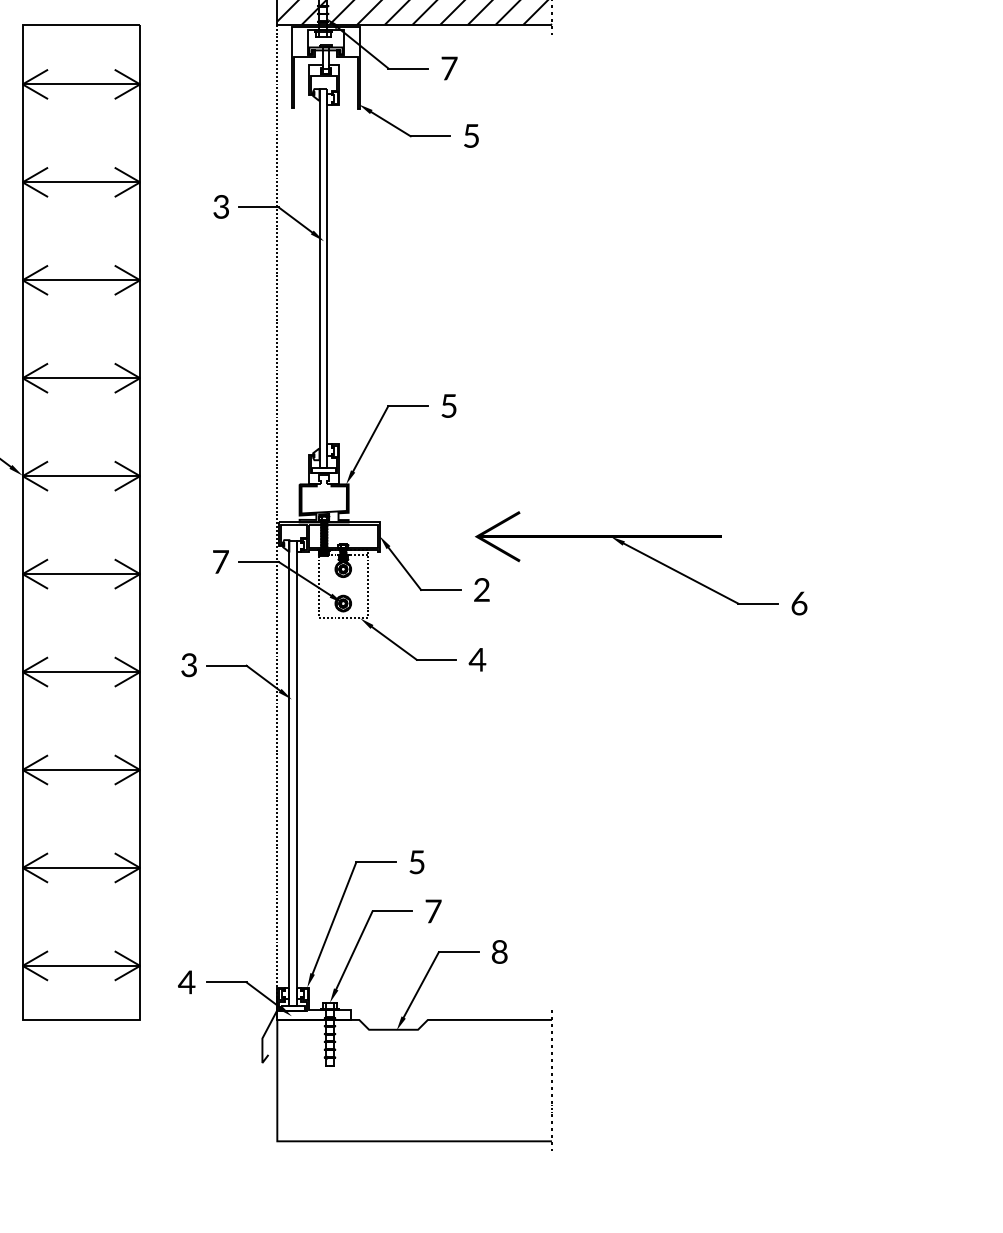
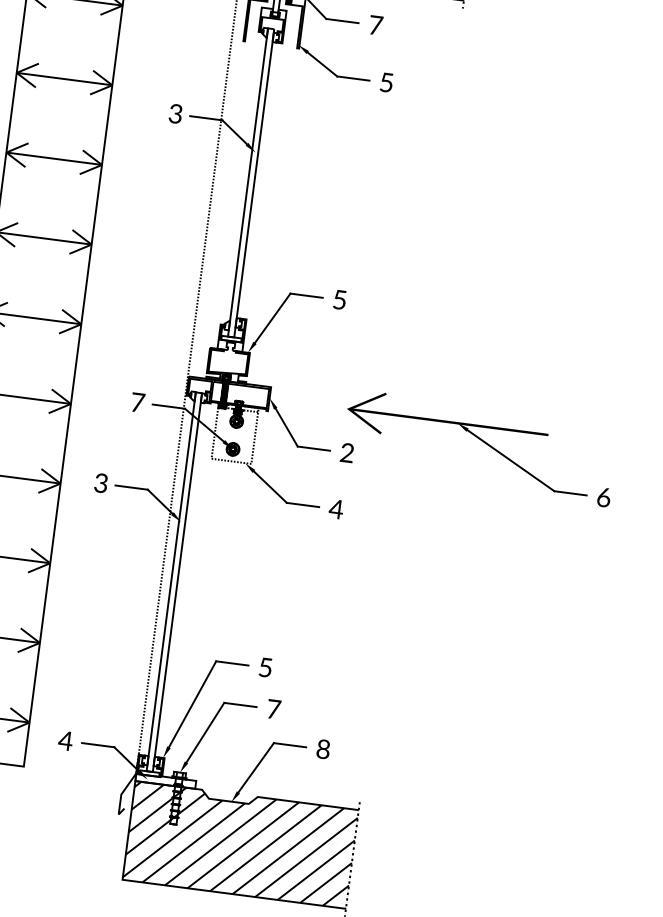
hatch: (414, 1080) -> (240, 844), added

